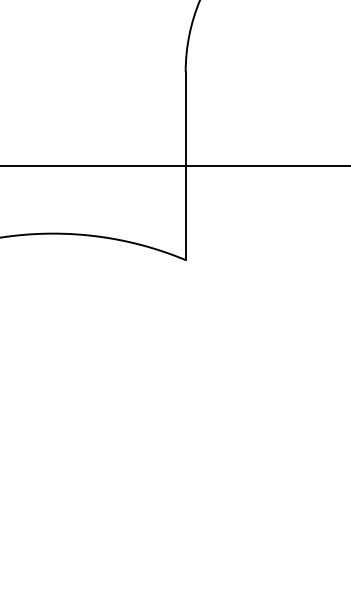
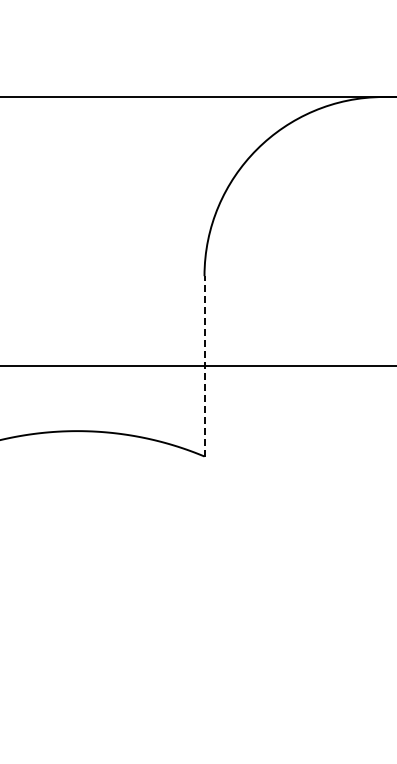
line: (185, 165) -> (204, 365), solid -> dashed

